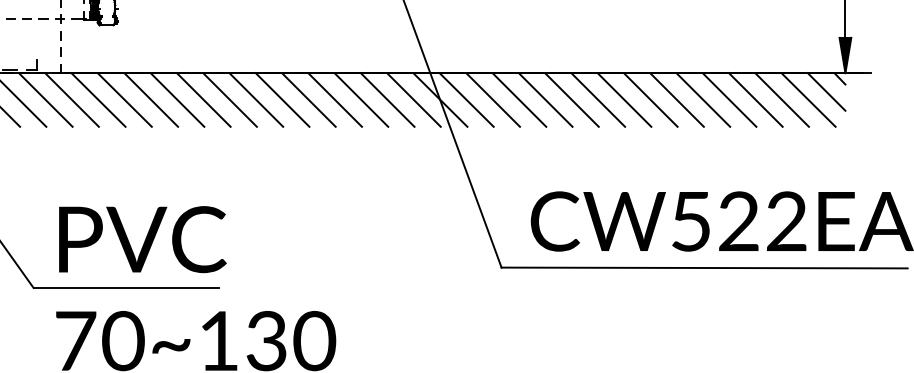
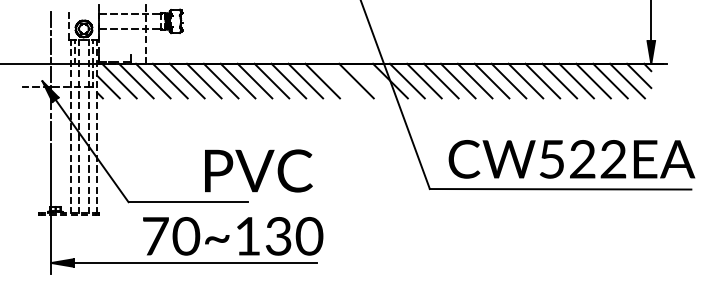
line: (361, 99) -> (339, 80), removed
line: (414, 99) -> (373, 80), removed
text: (142, 238) -> (258, 170), moved

